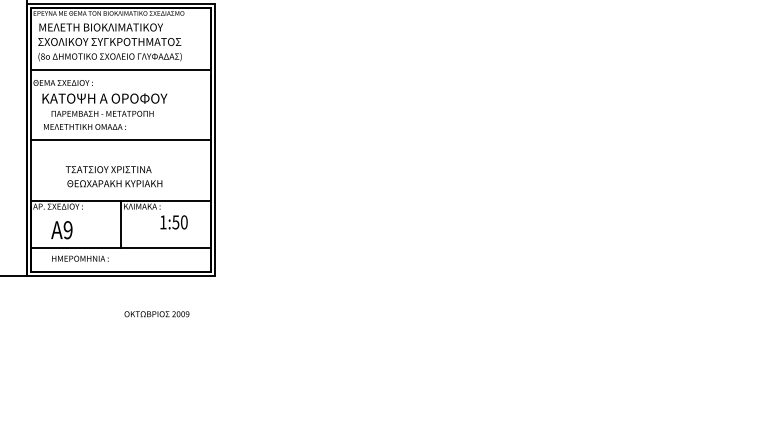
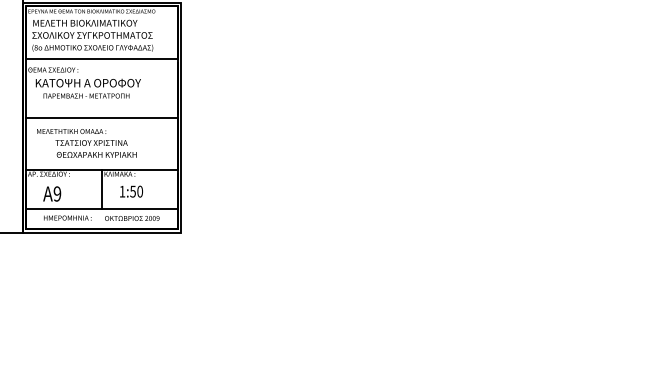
text: (84, 126) -> (71, 131), moved
text: (173, 222) -> (131, 191), moved
text: (156, 314) -> (131, 218), moved

